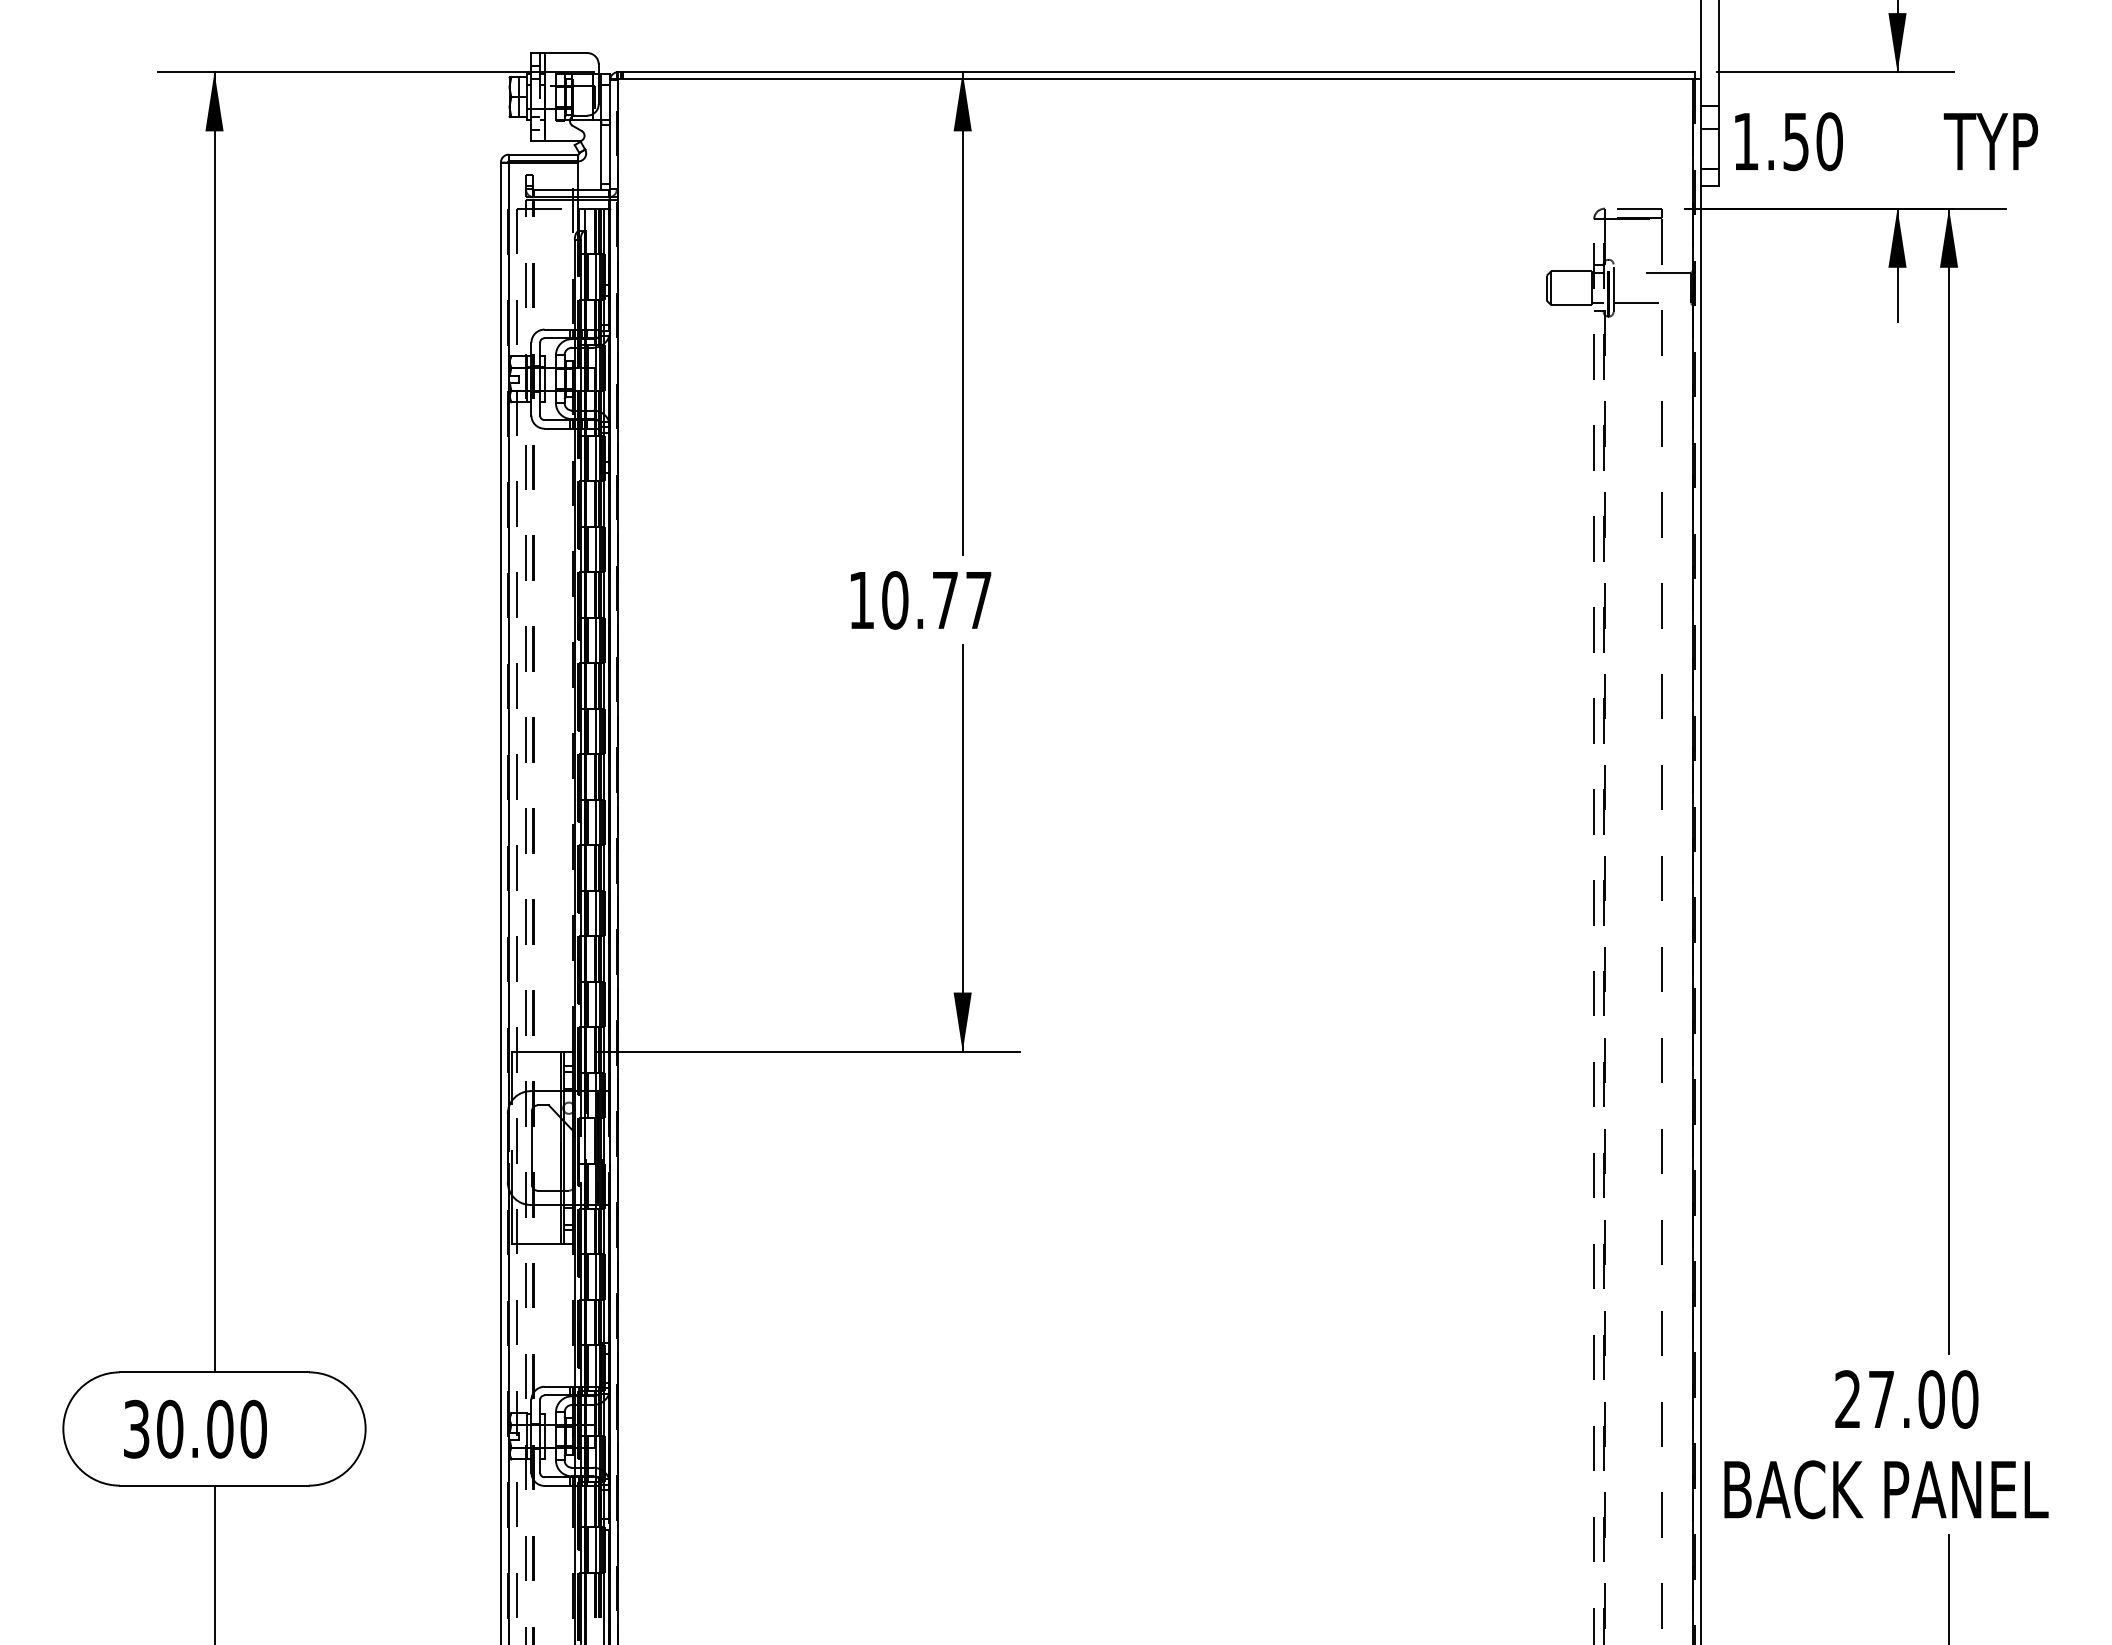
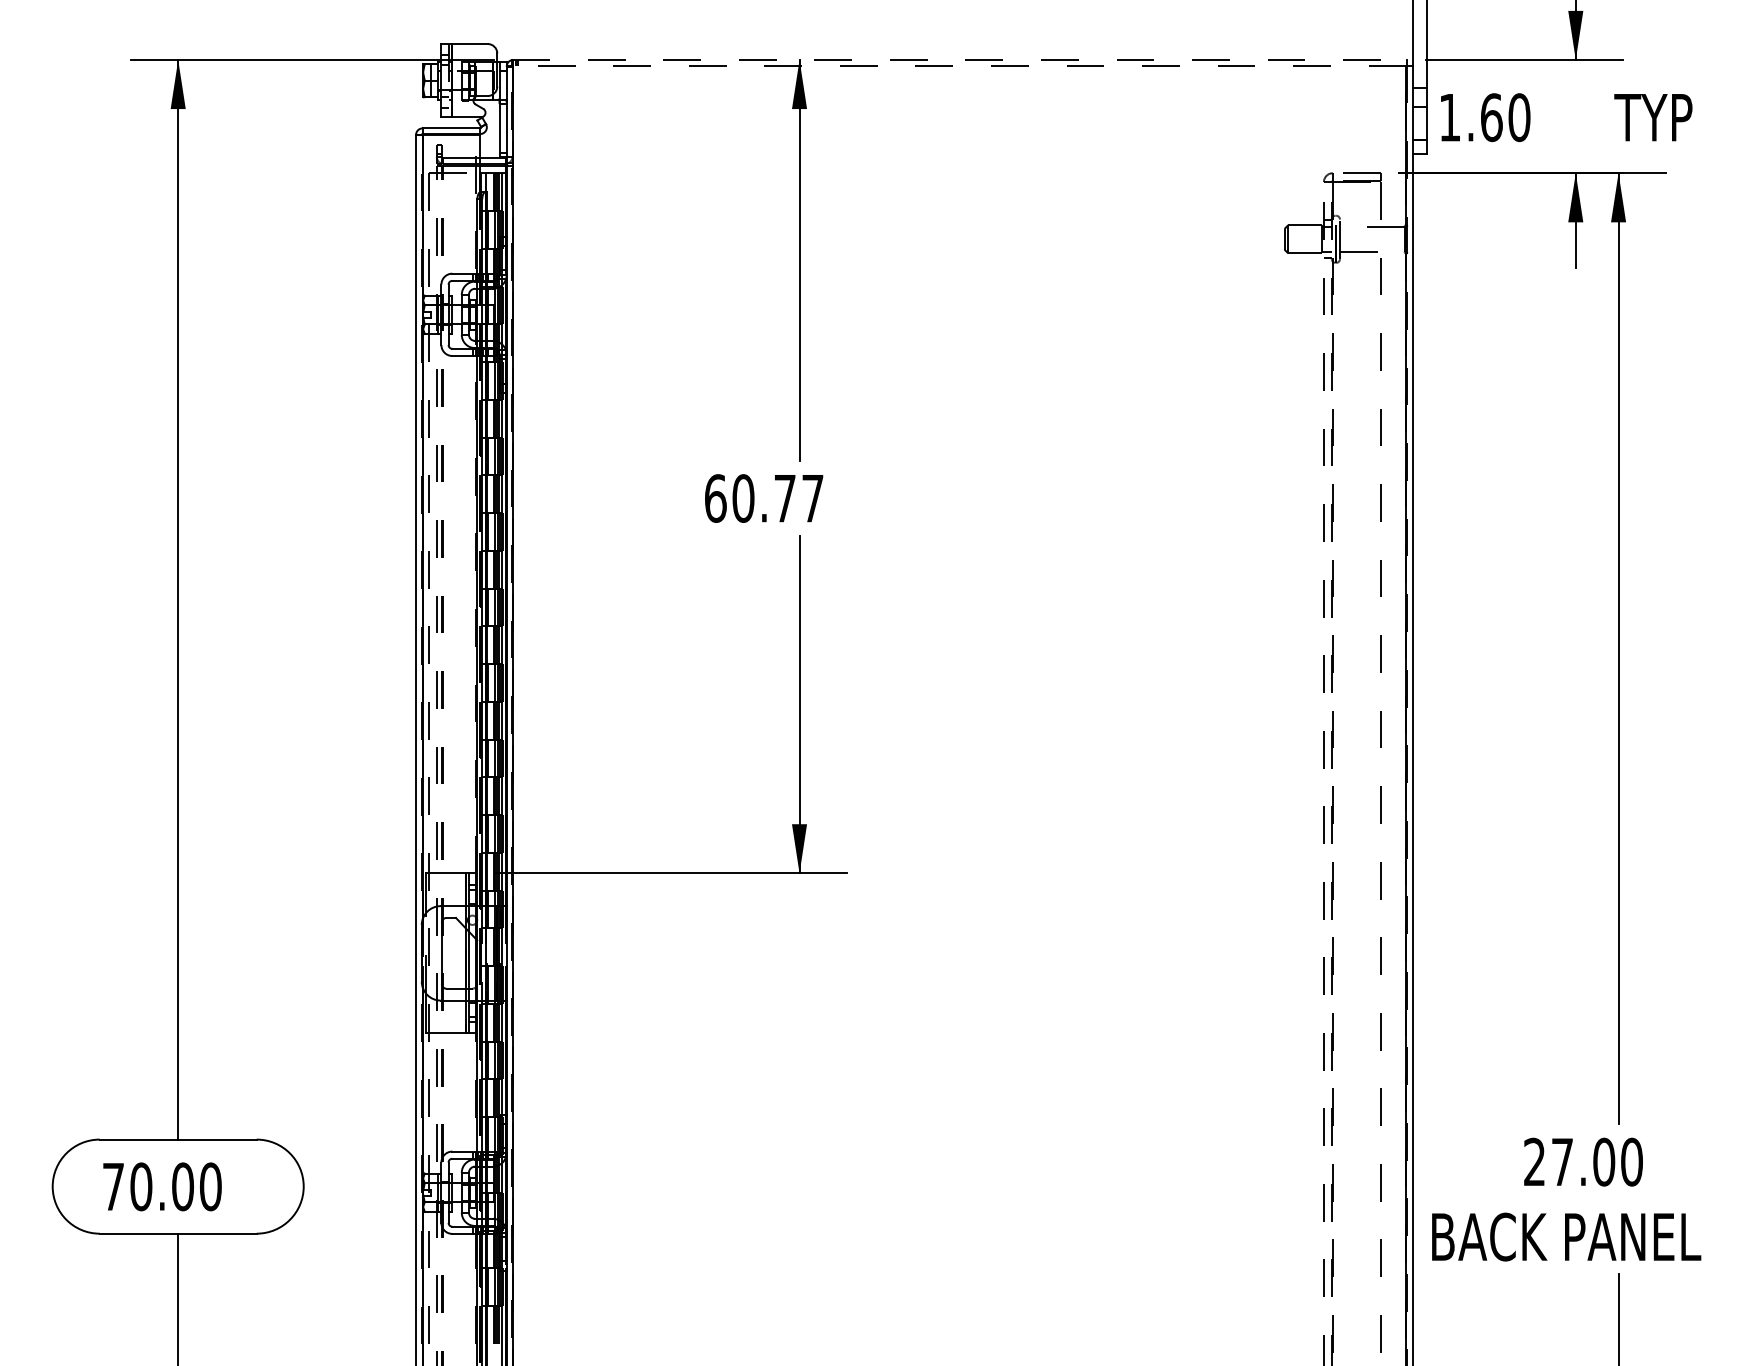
line: (1155, 72) -> (959, 60), solid -> dashed
line: (1155, 79) -> (959, 66), solid -> dashed
text: (1796, 141) -> (1491, 117), 1.50 -> 1.60
text: (861, 600) -> (715, 498), 10.77 -> 60.77
text: (136, 1428) -> (113, 1186), 30.00 -> 70.00

